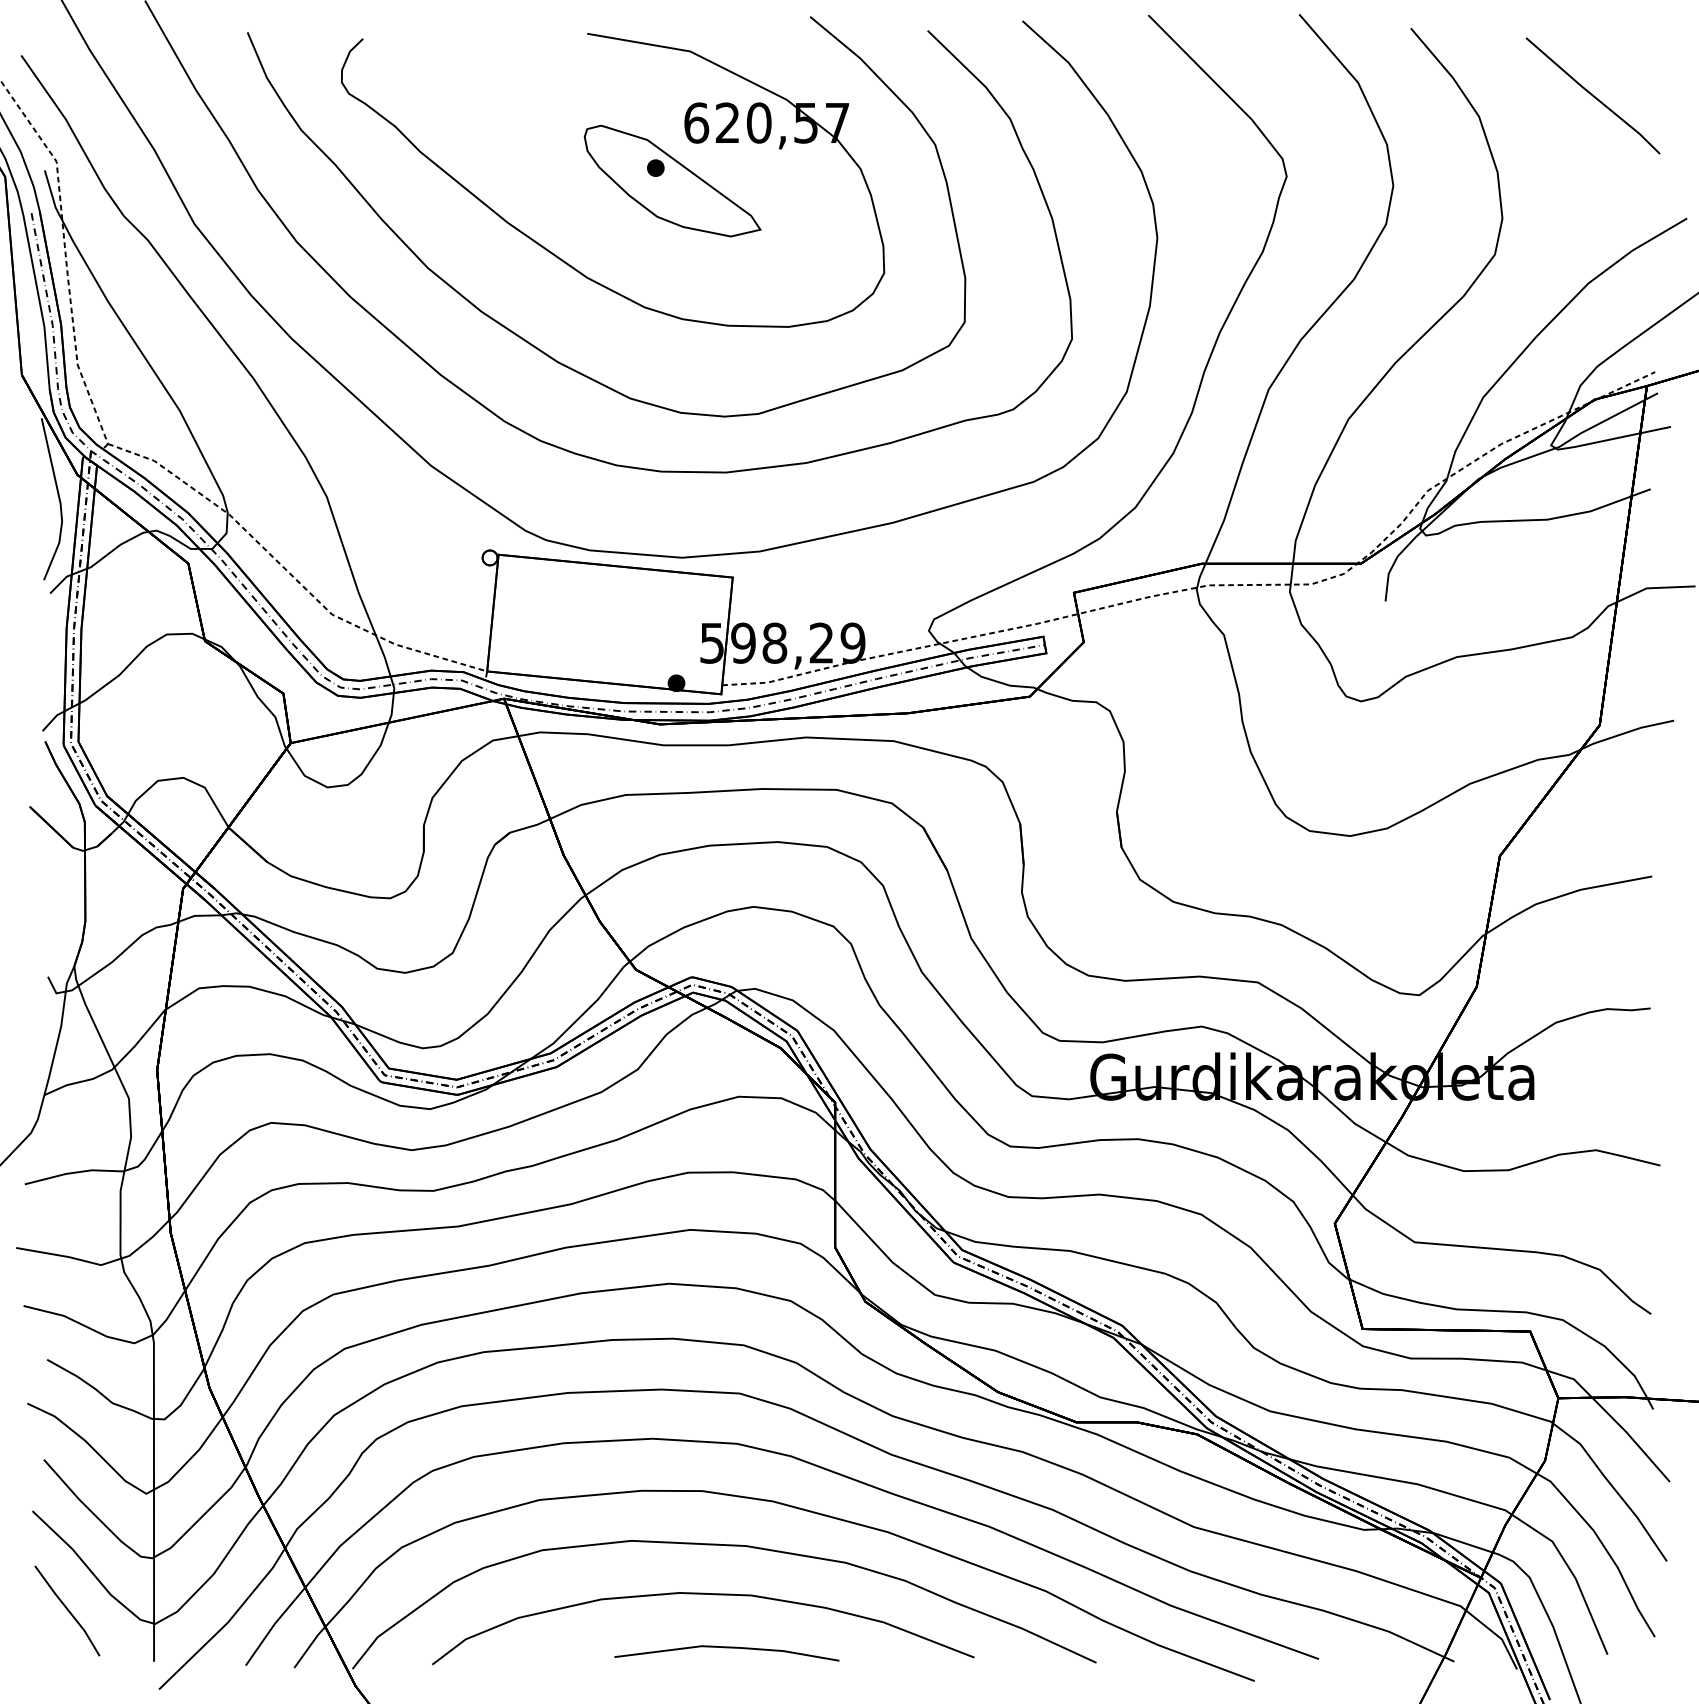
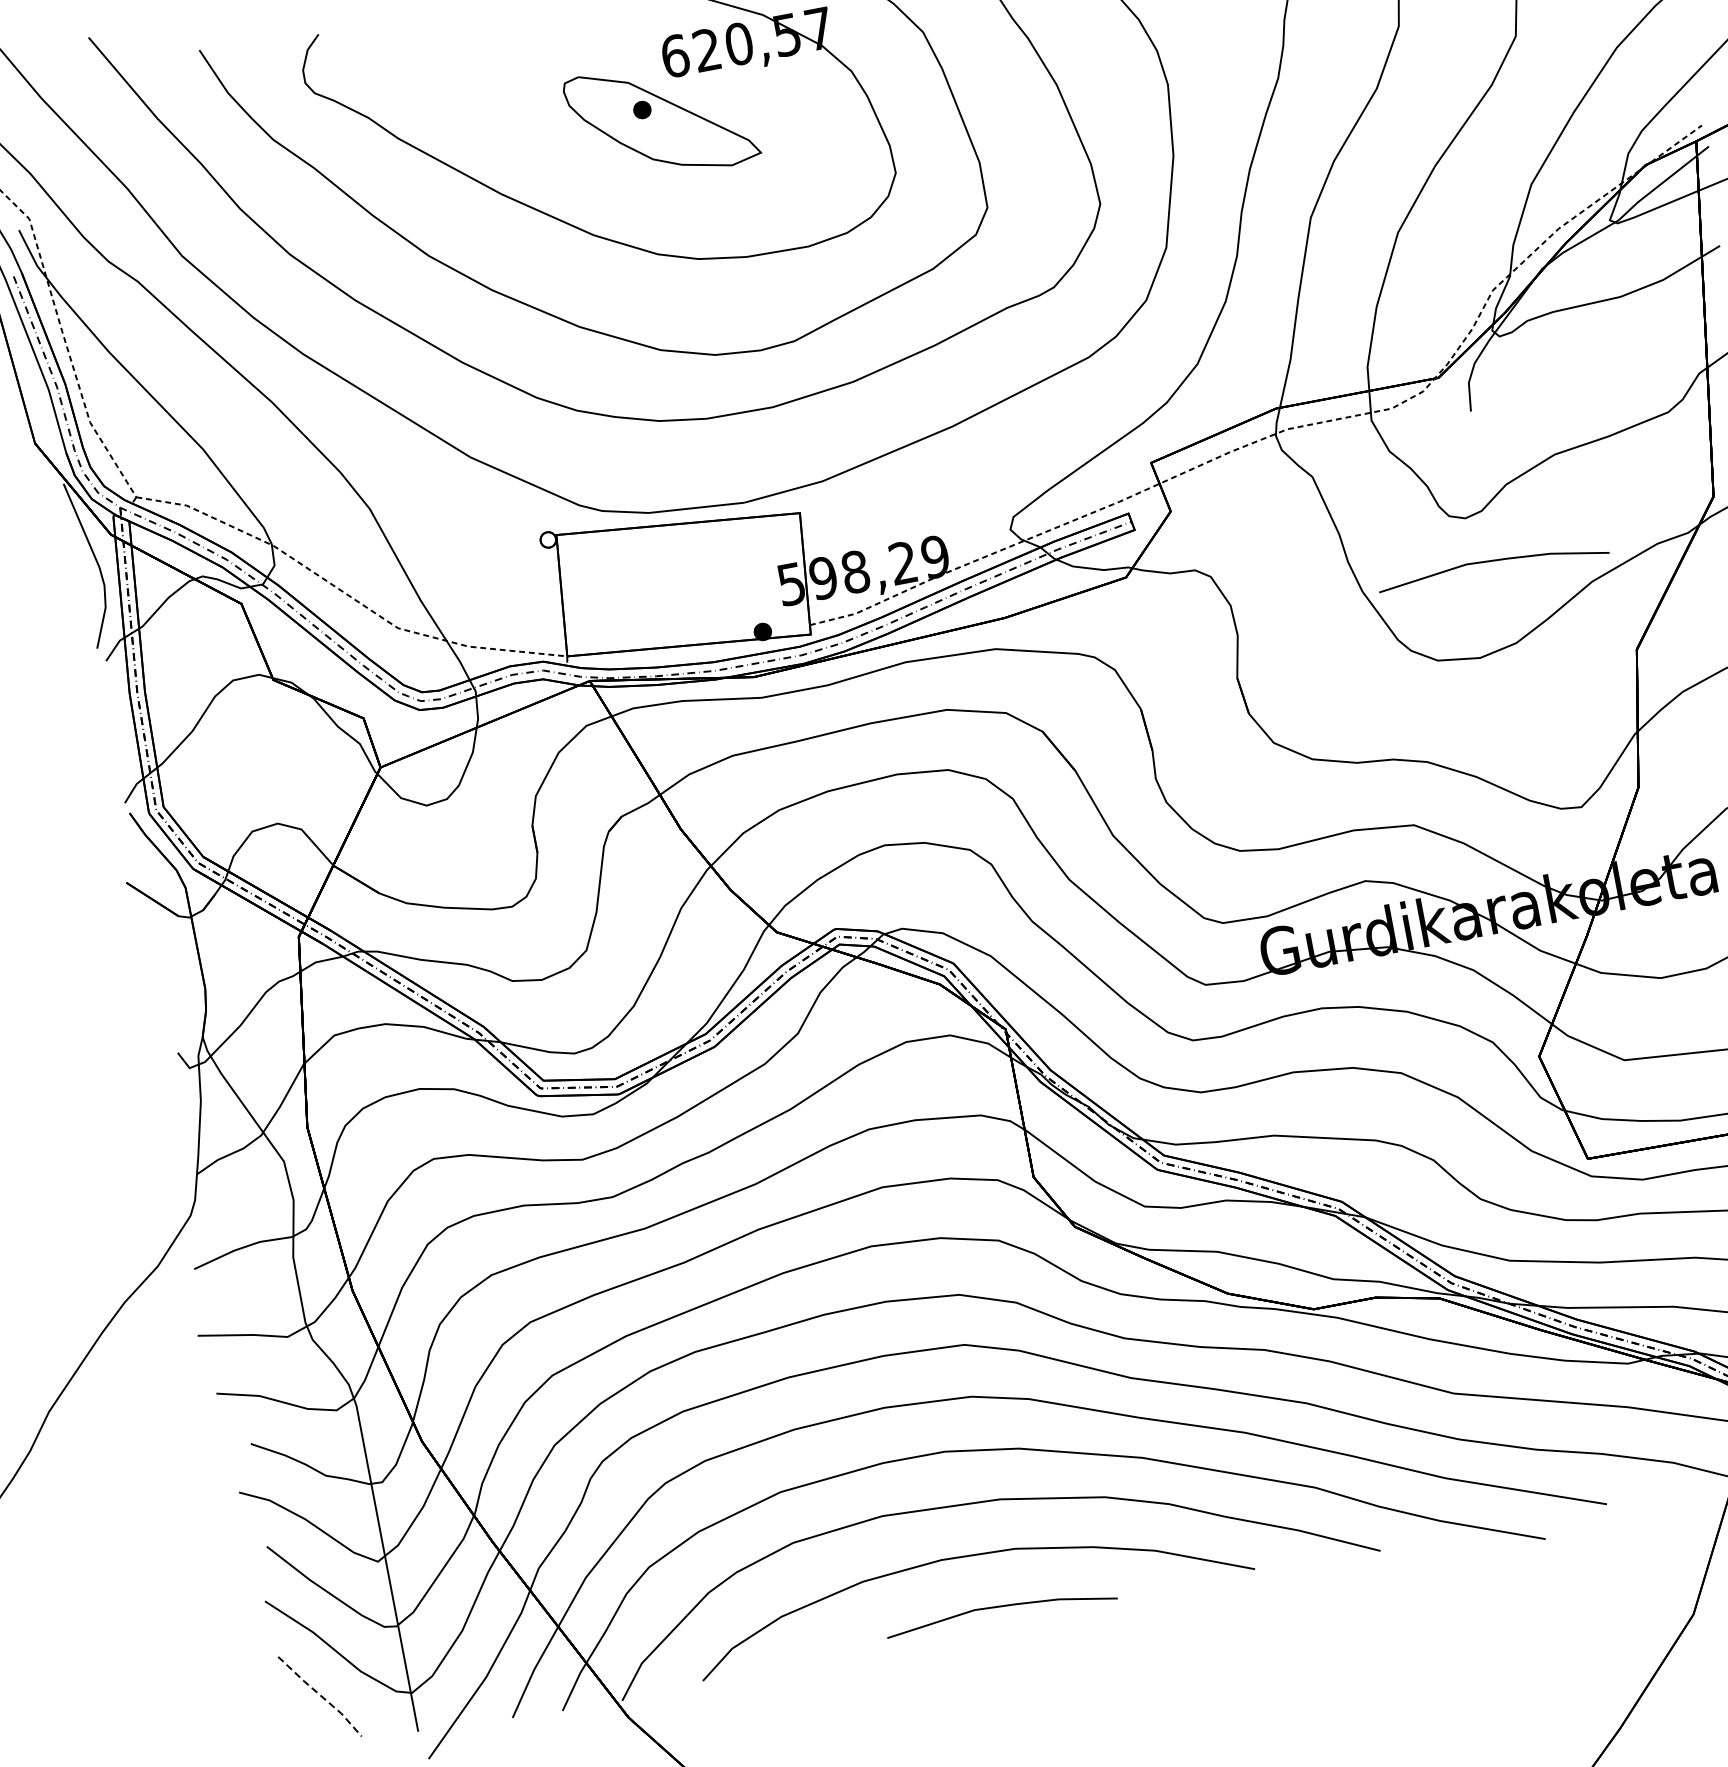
line: (1378, 747) -> (1491, 562), added
line: (68, 1610) -> (321, 1695), solid -> dashed

